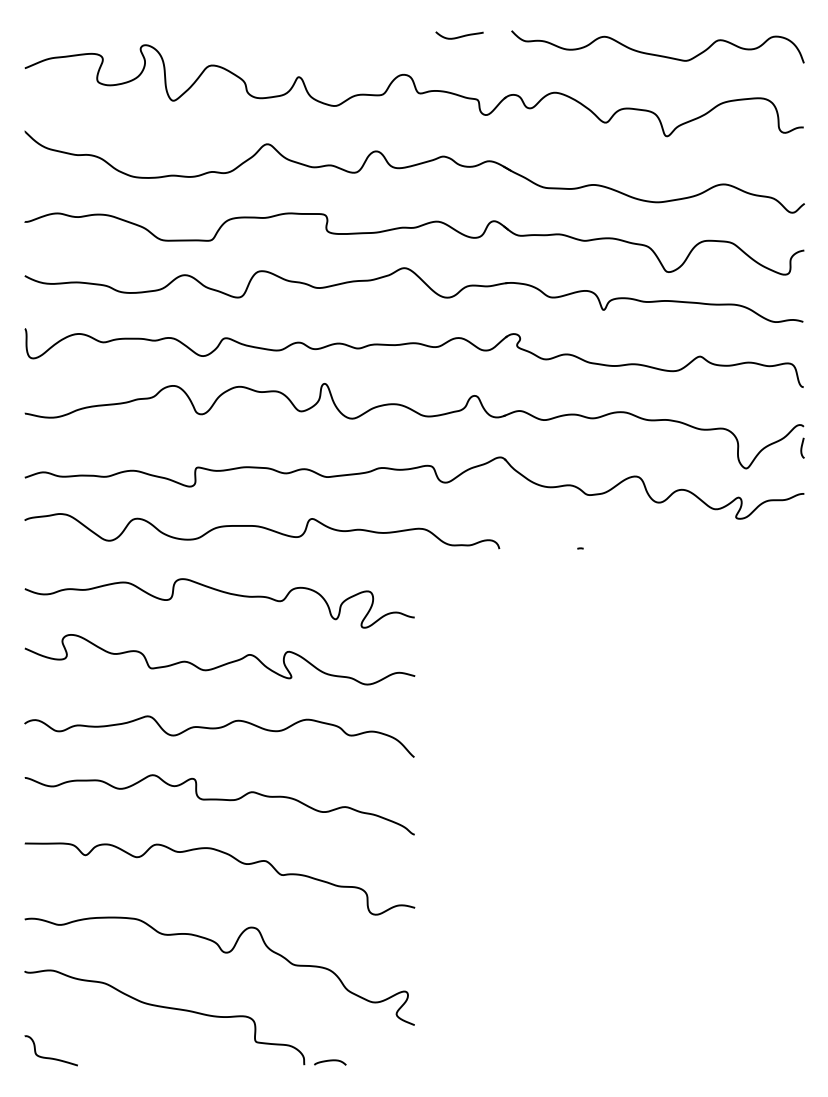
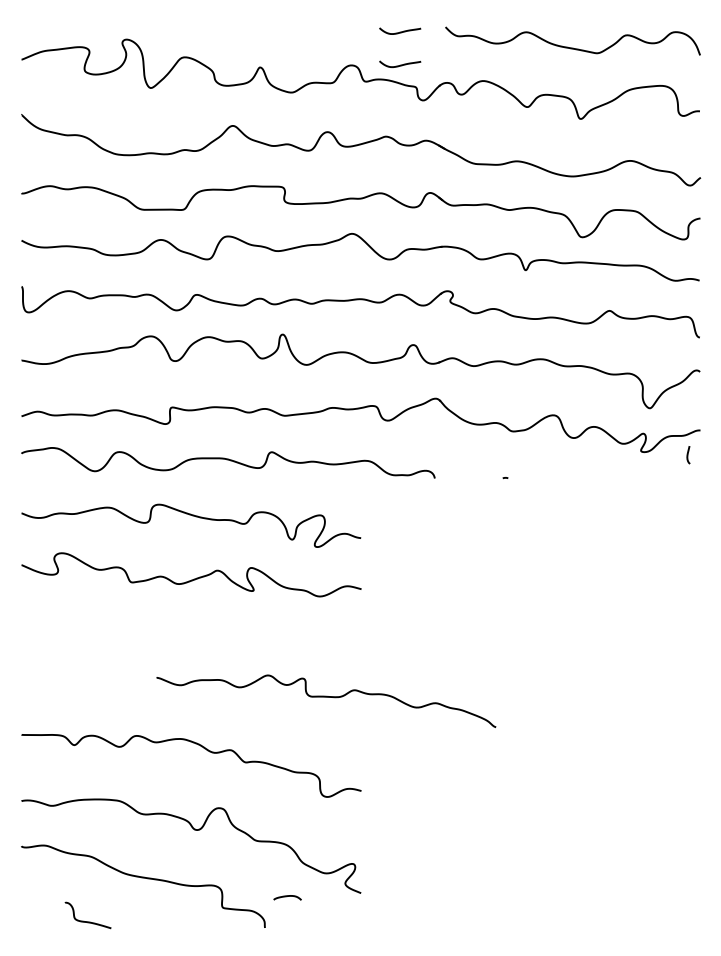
curve: (459, 74) -> (400, 65), added
curve: (802, 447) -> (688, 454), moved
curve: (216, 729) -> (188, 635), removed
curve: (219, 800) -> (326, 697), moved
curve: (50, 1057) -> (87, 921), moved
curve: (330, 1061) -> (287, 896), moved

